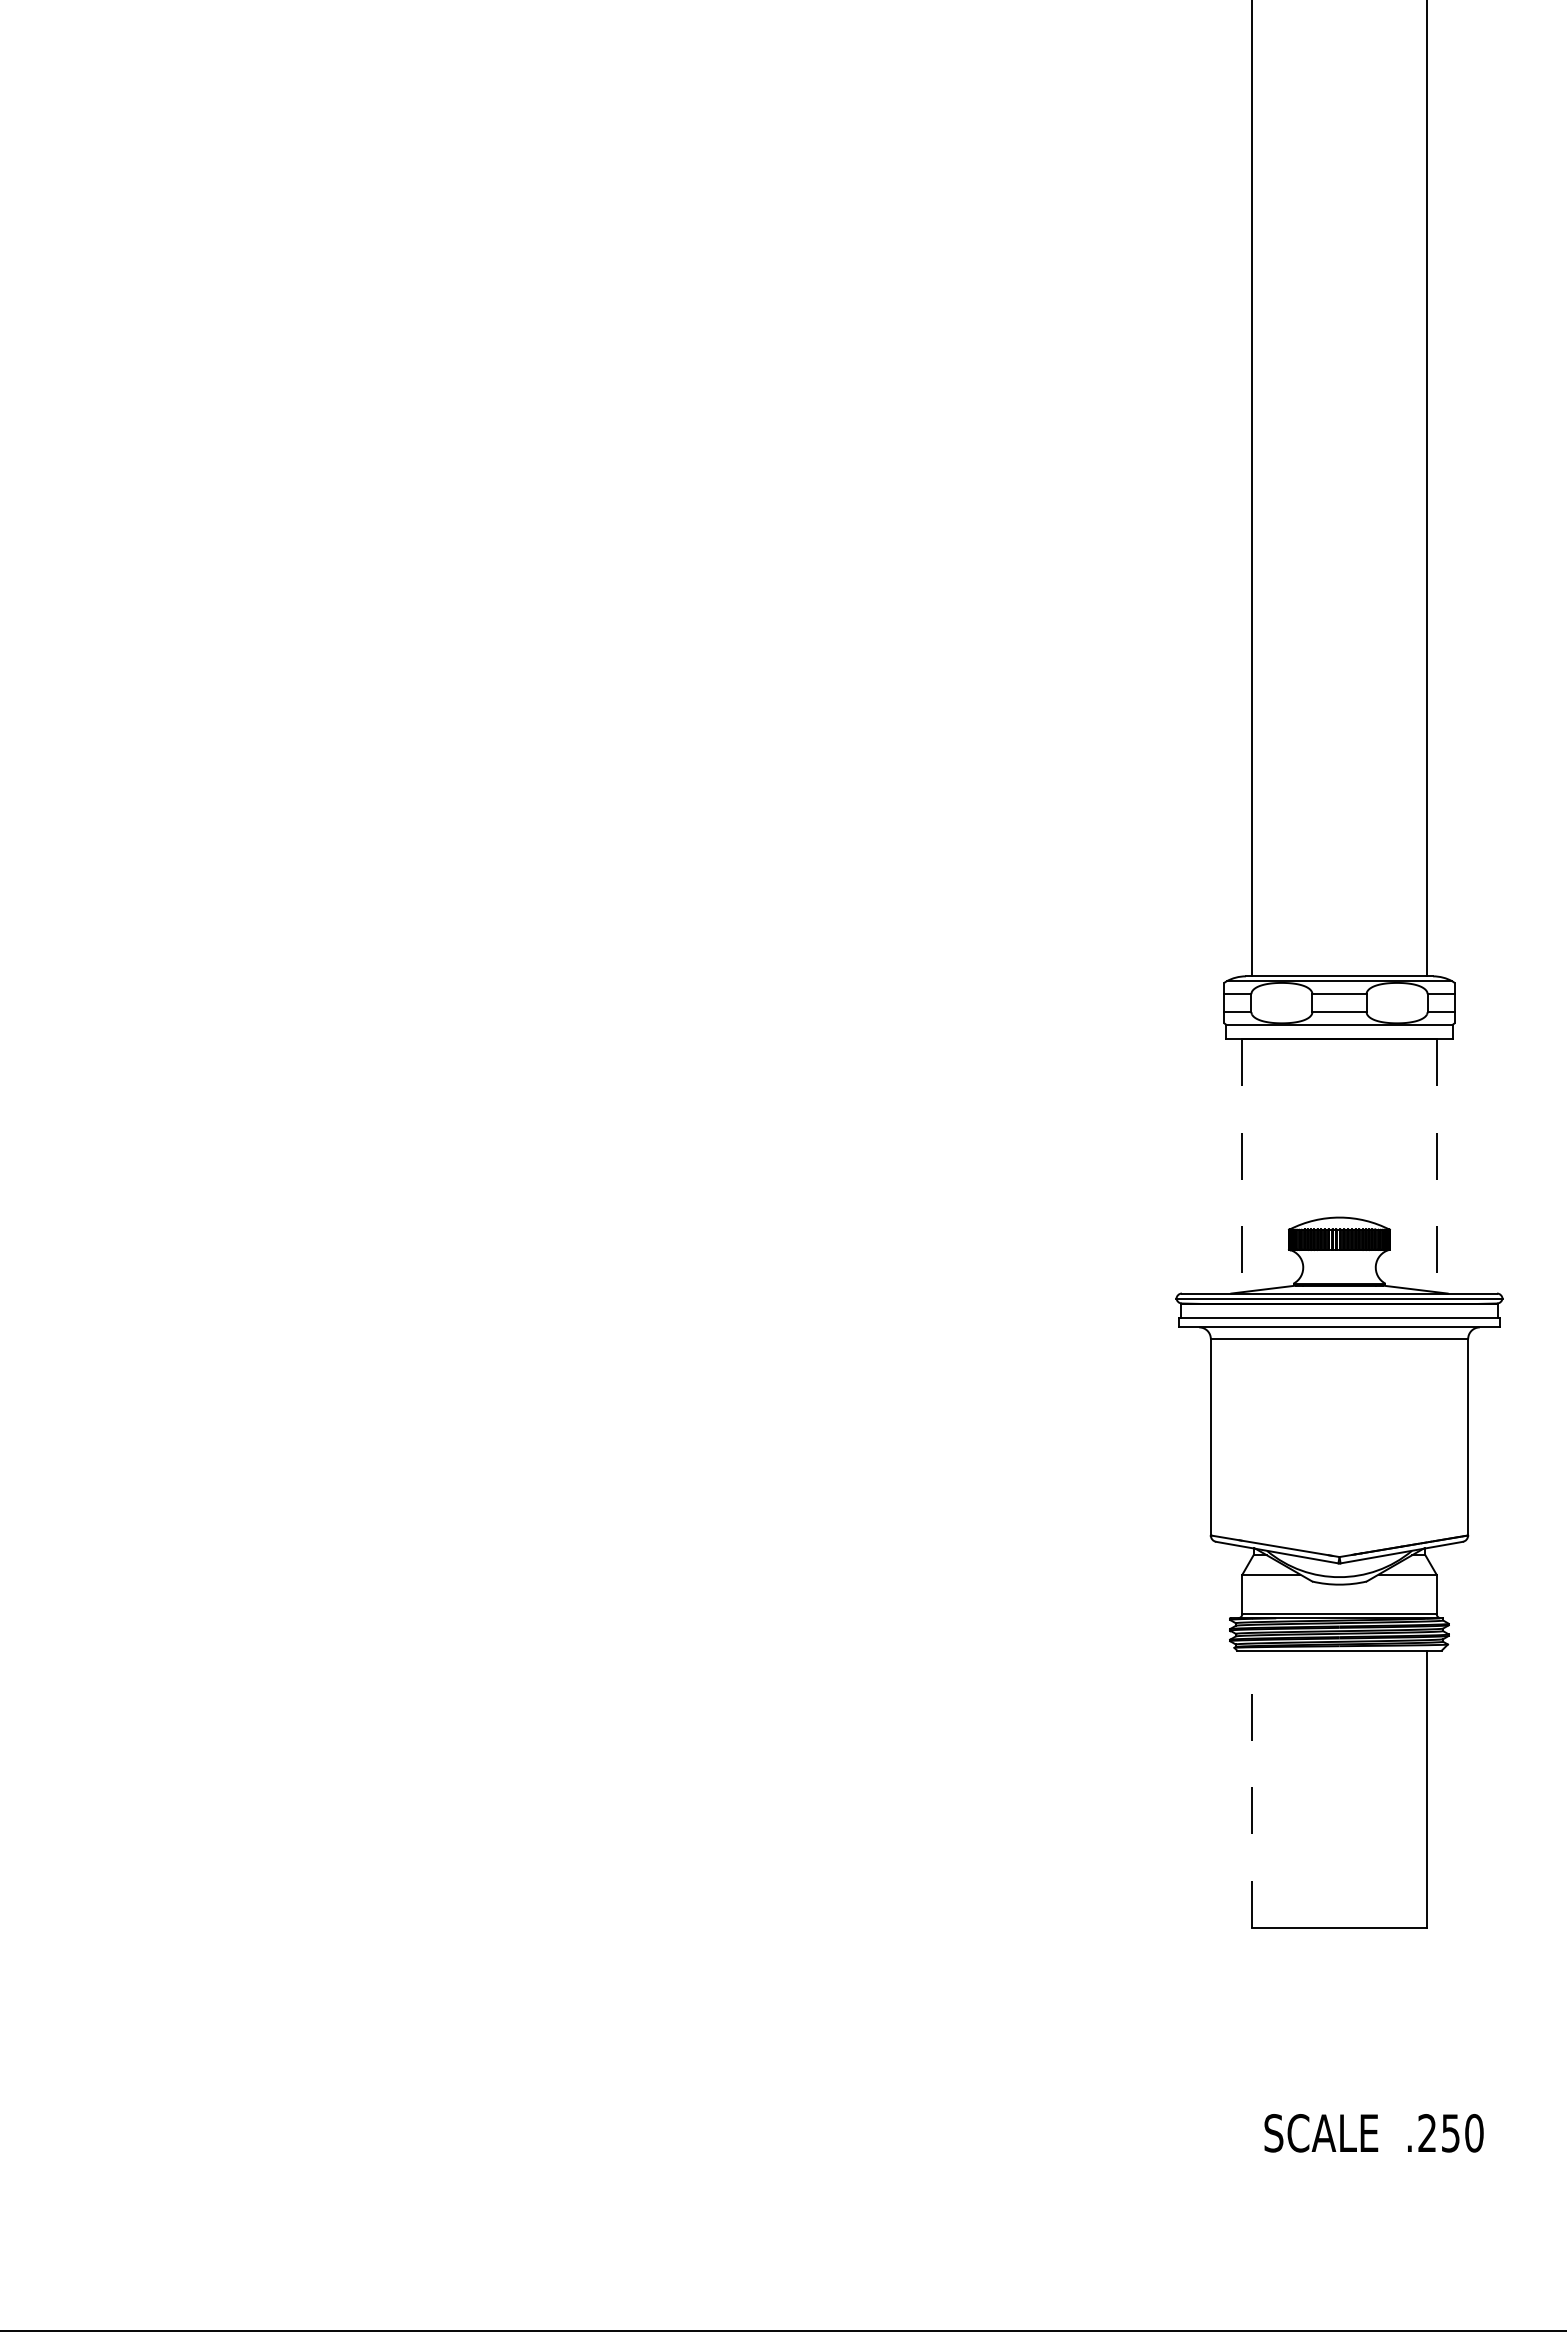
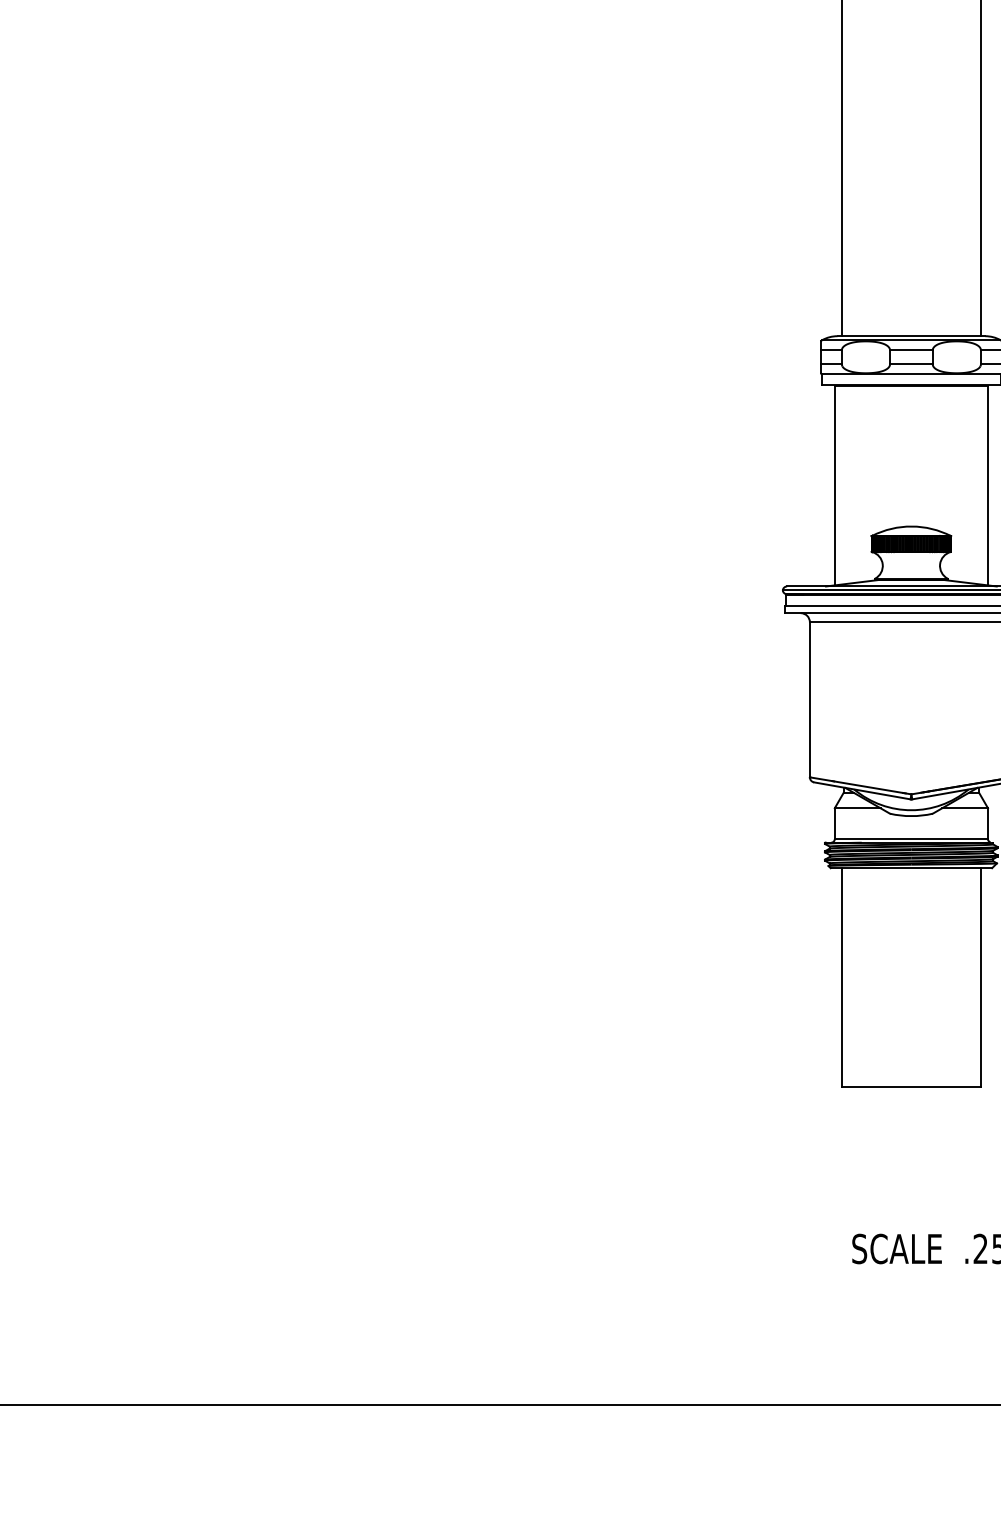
line: (1242, 1166) -> (834, 486), dashed -> solid
line: (1436, 1166) -> (987, 486), dashed -> solid
line: (1251, 1789) -> (841, 977), dashed -> solid

